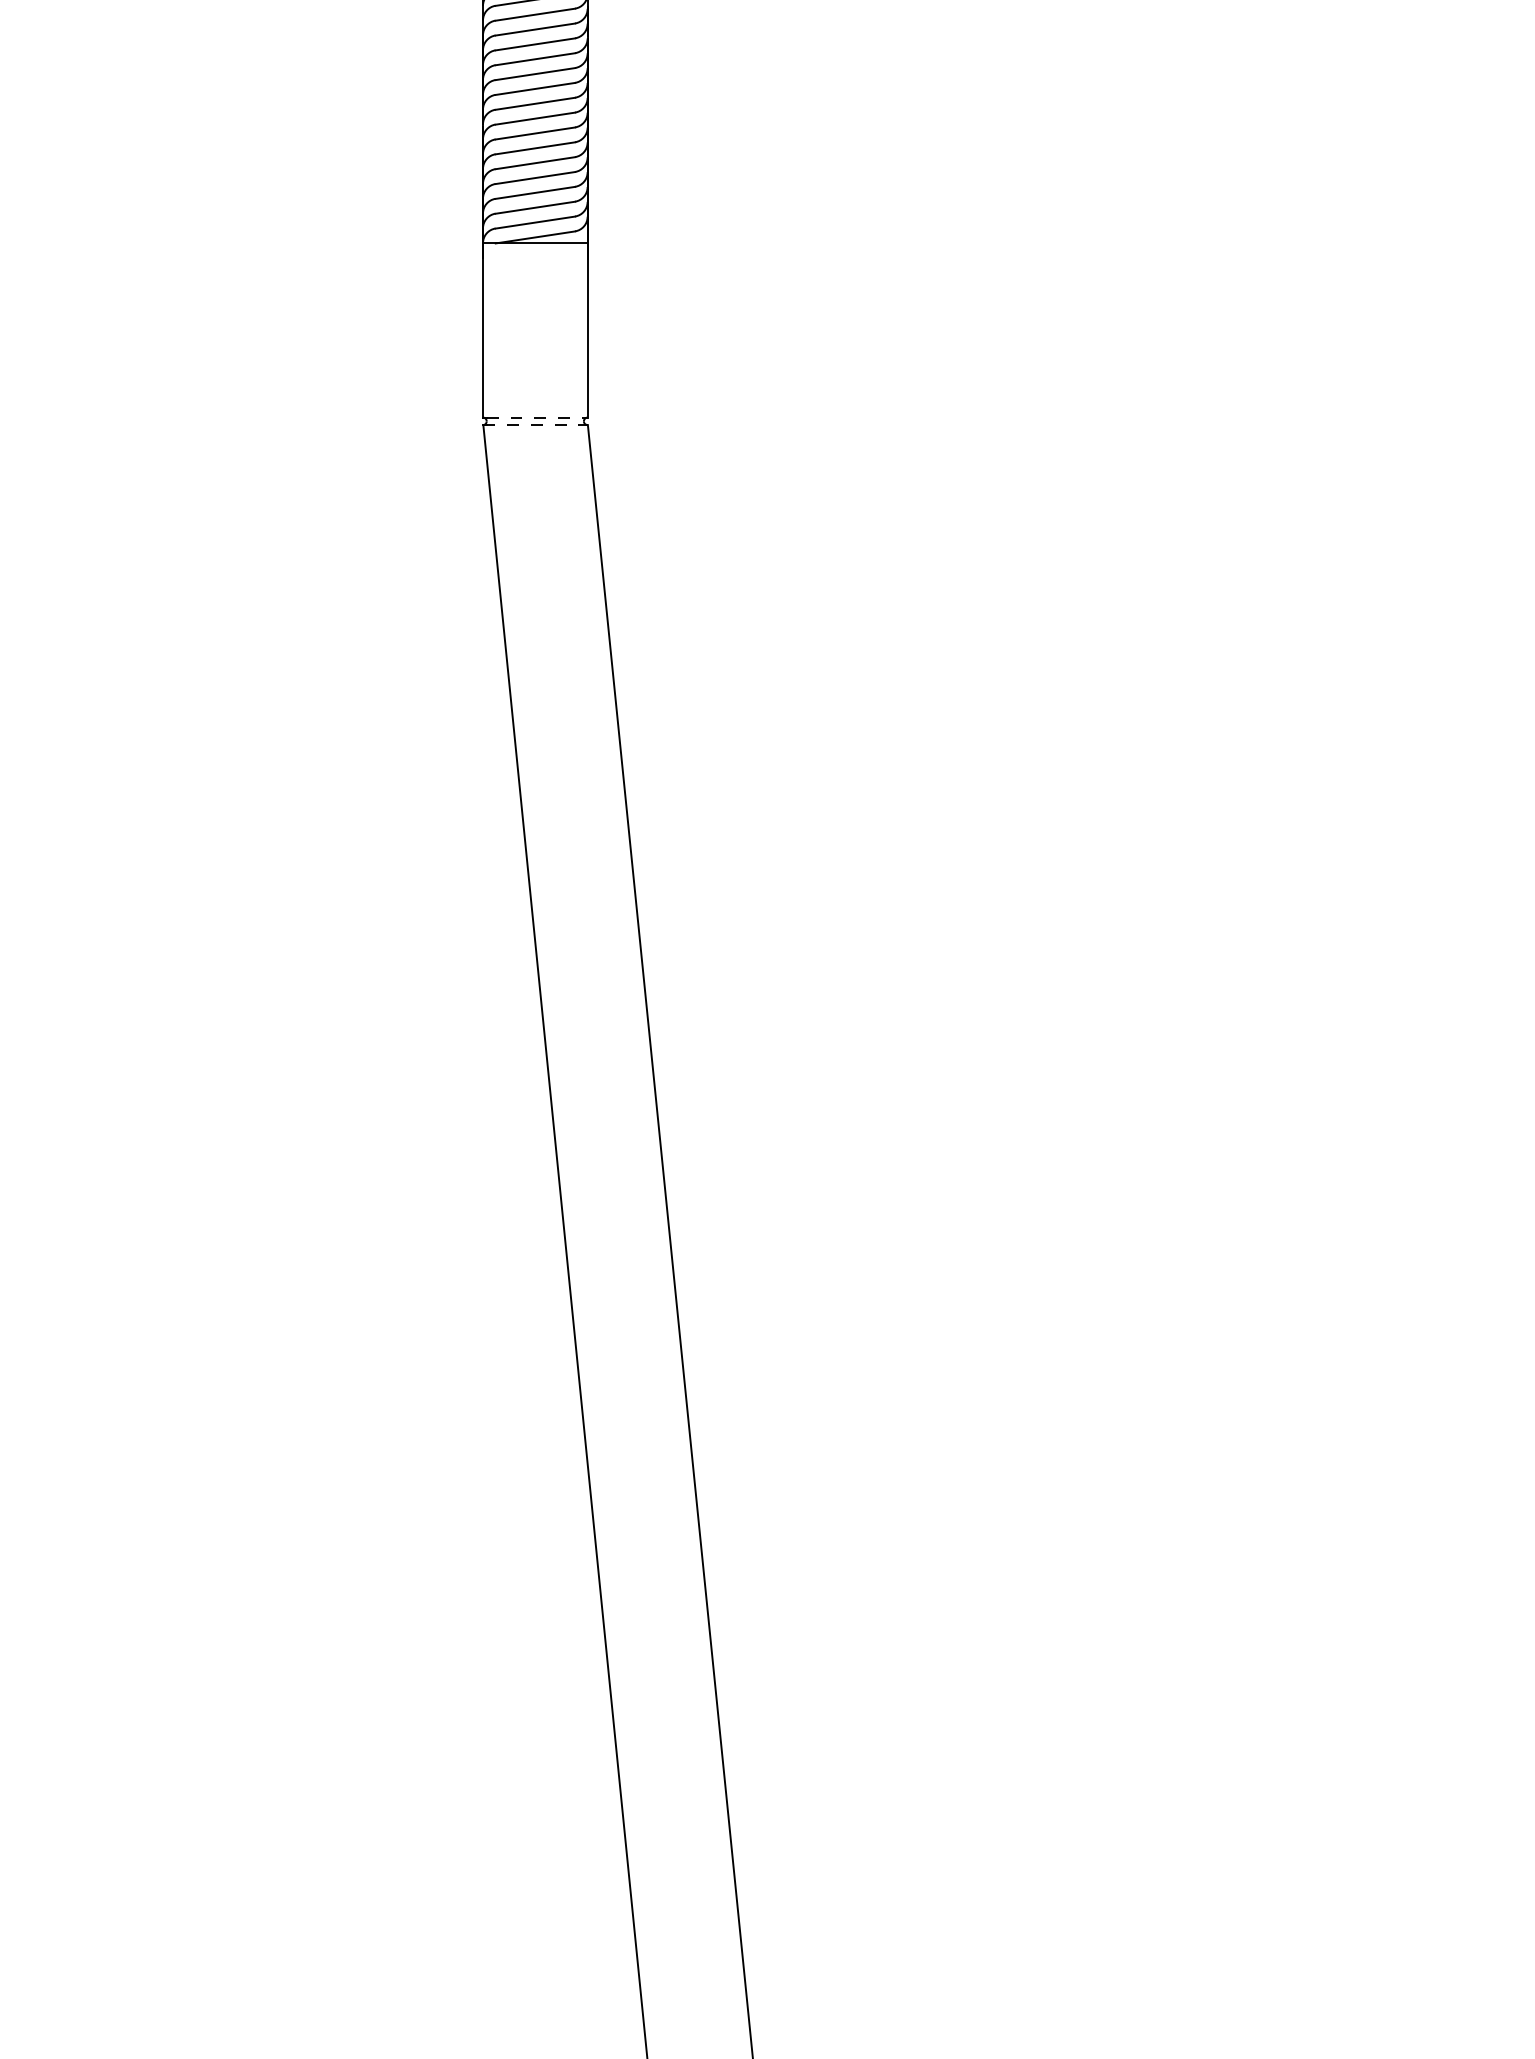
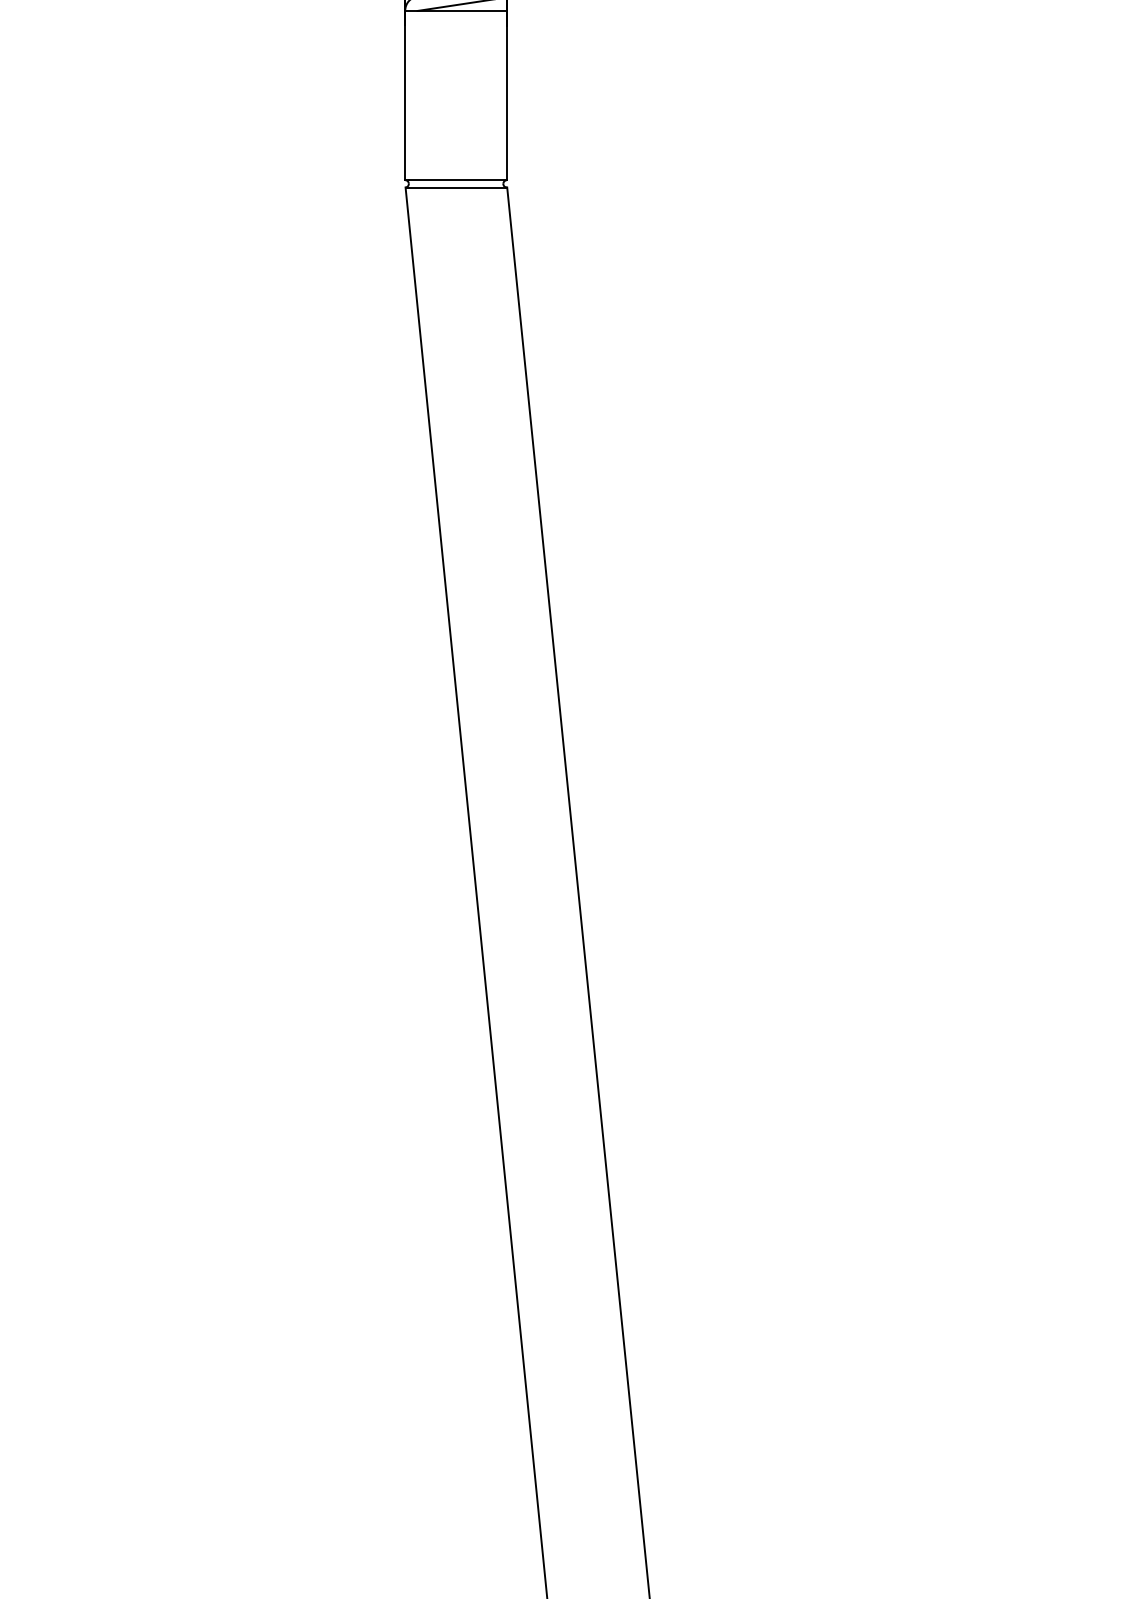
line: (537, 417) -> (458, 180), dashed -> solid
line: (536, 425) -> (457, 187), dashed -> solid

